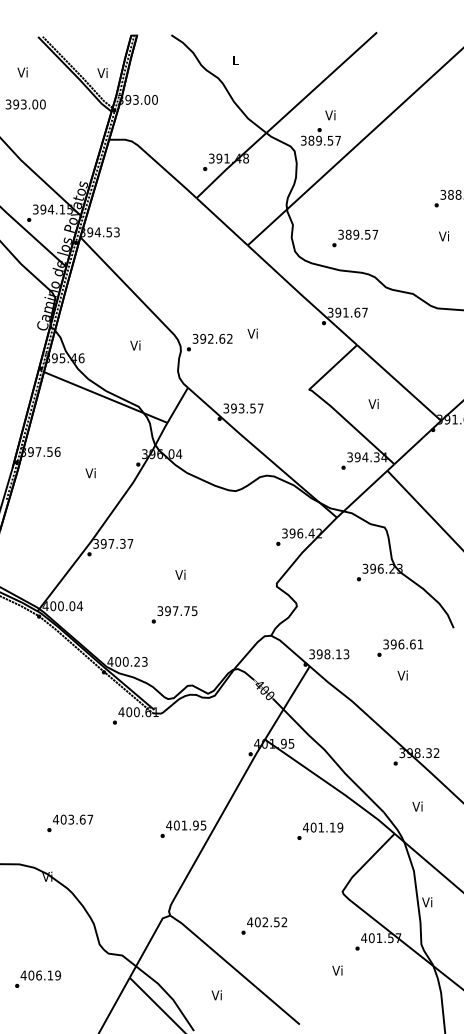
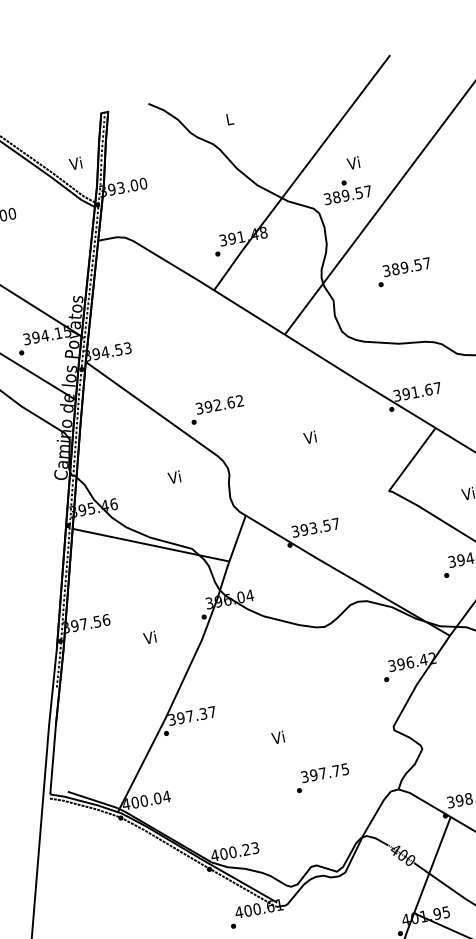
text: (355, 238) -> (404, 272), moved
text: (209, 342) -> (216, 409), moved
text: (174, 614) -> (322, 777), moved

